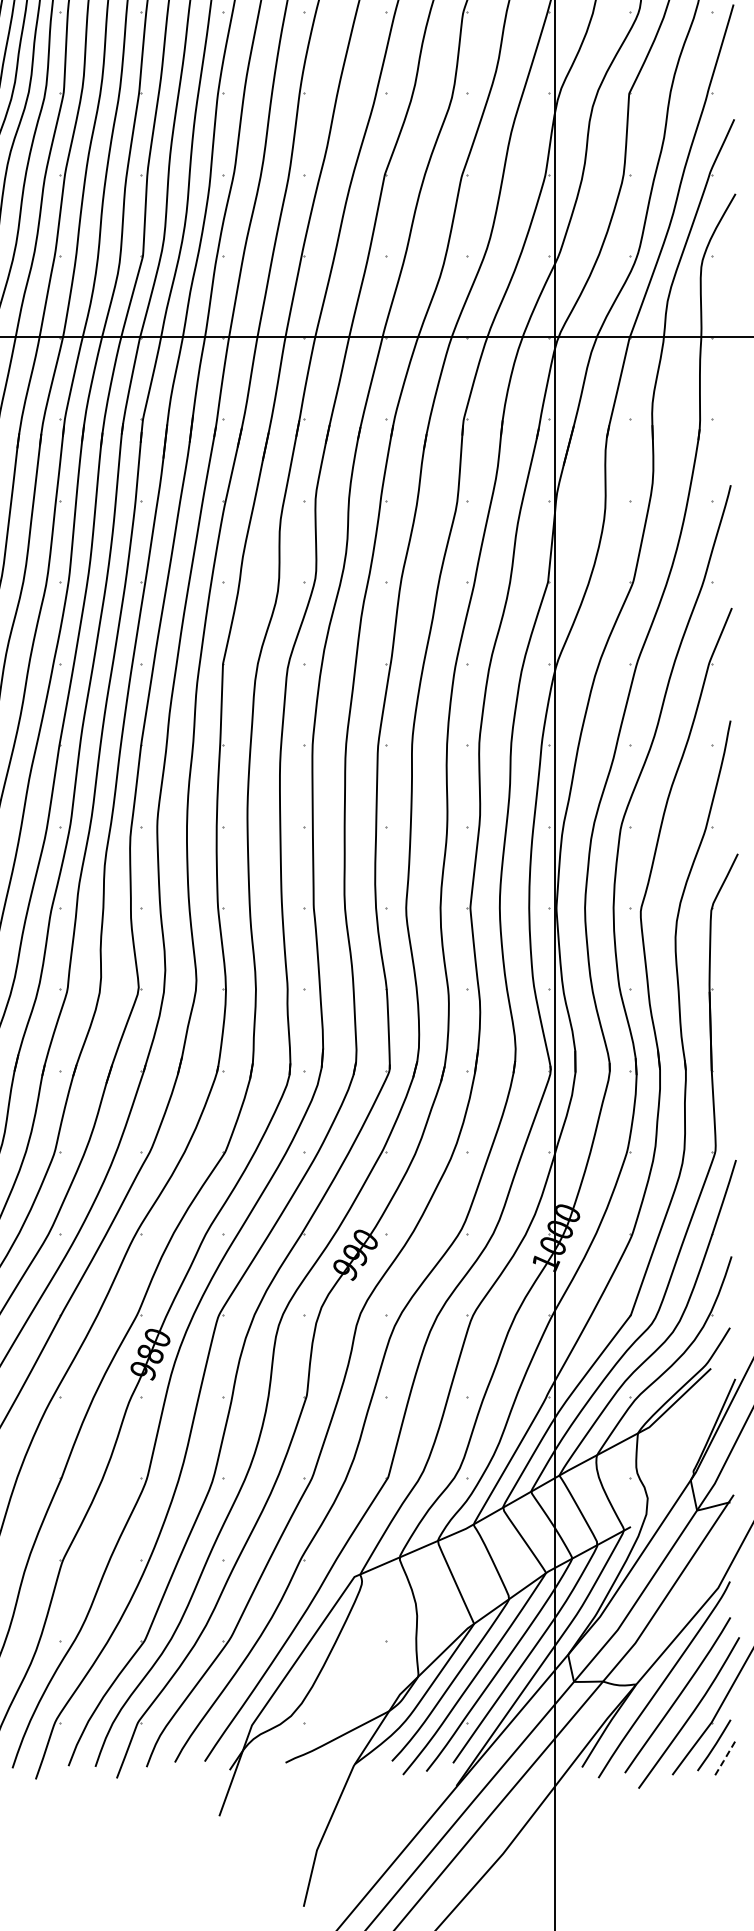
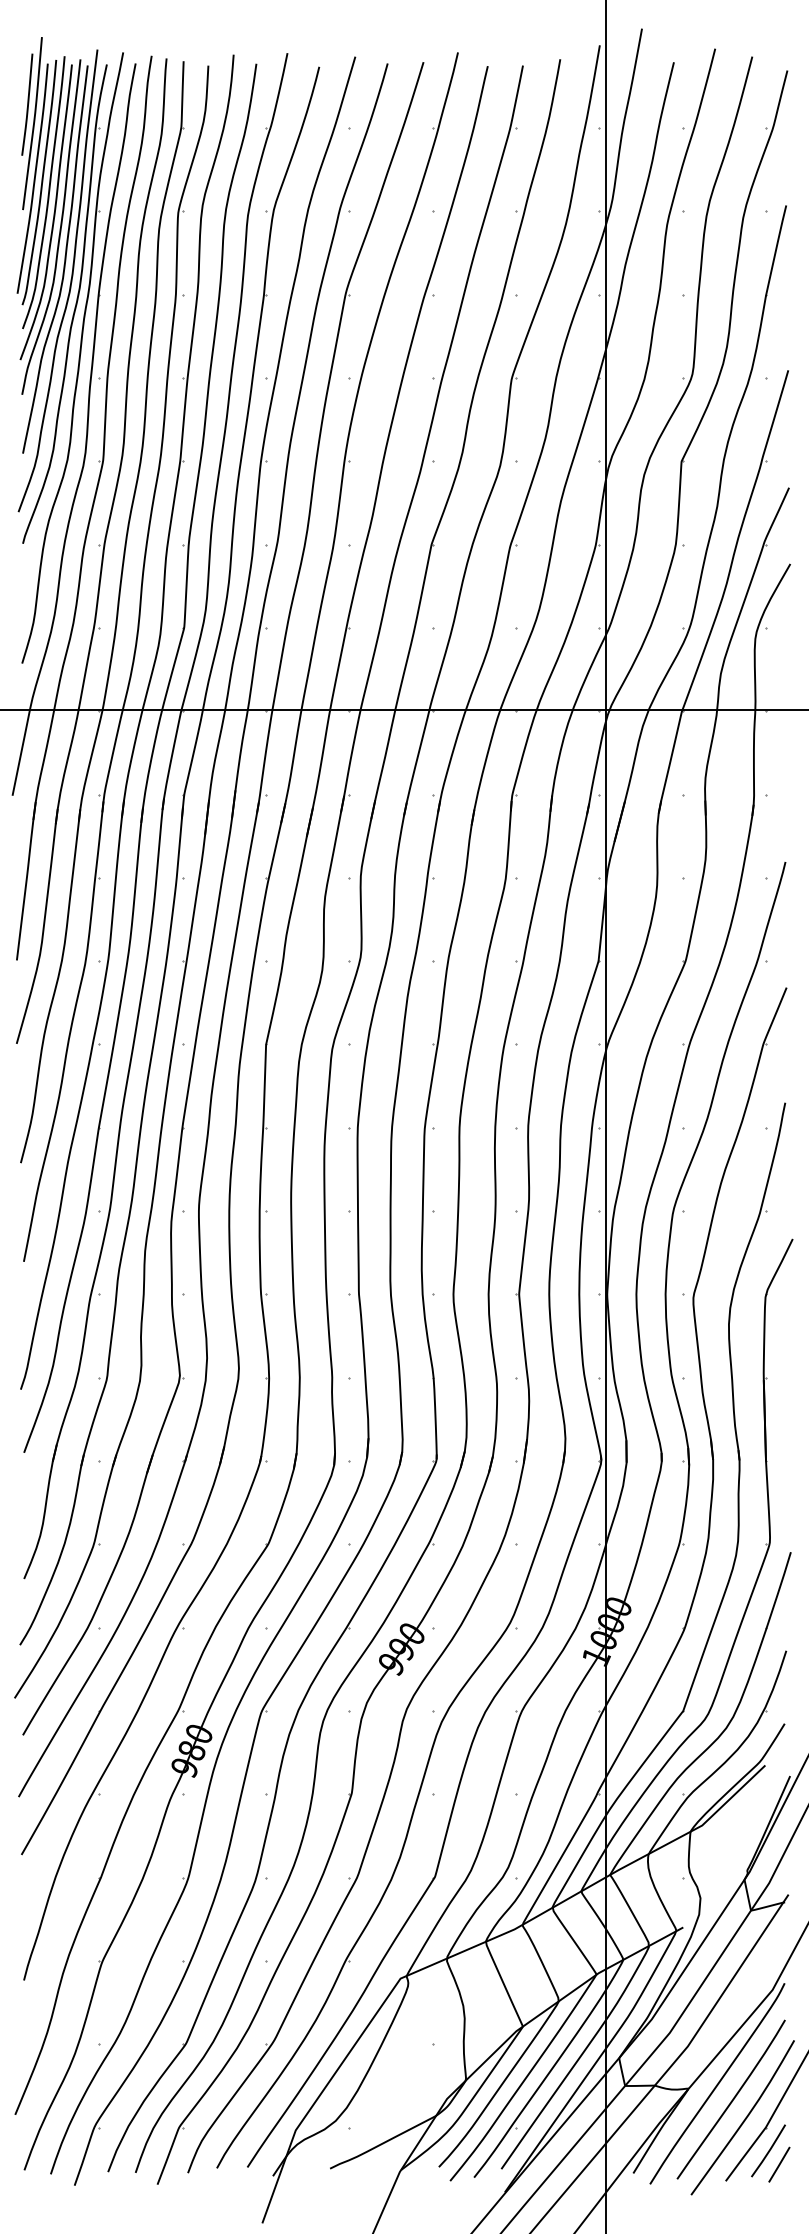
line: (723, 1759) -> (778, 2165), dashed -> solid

